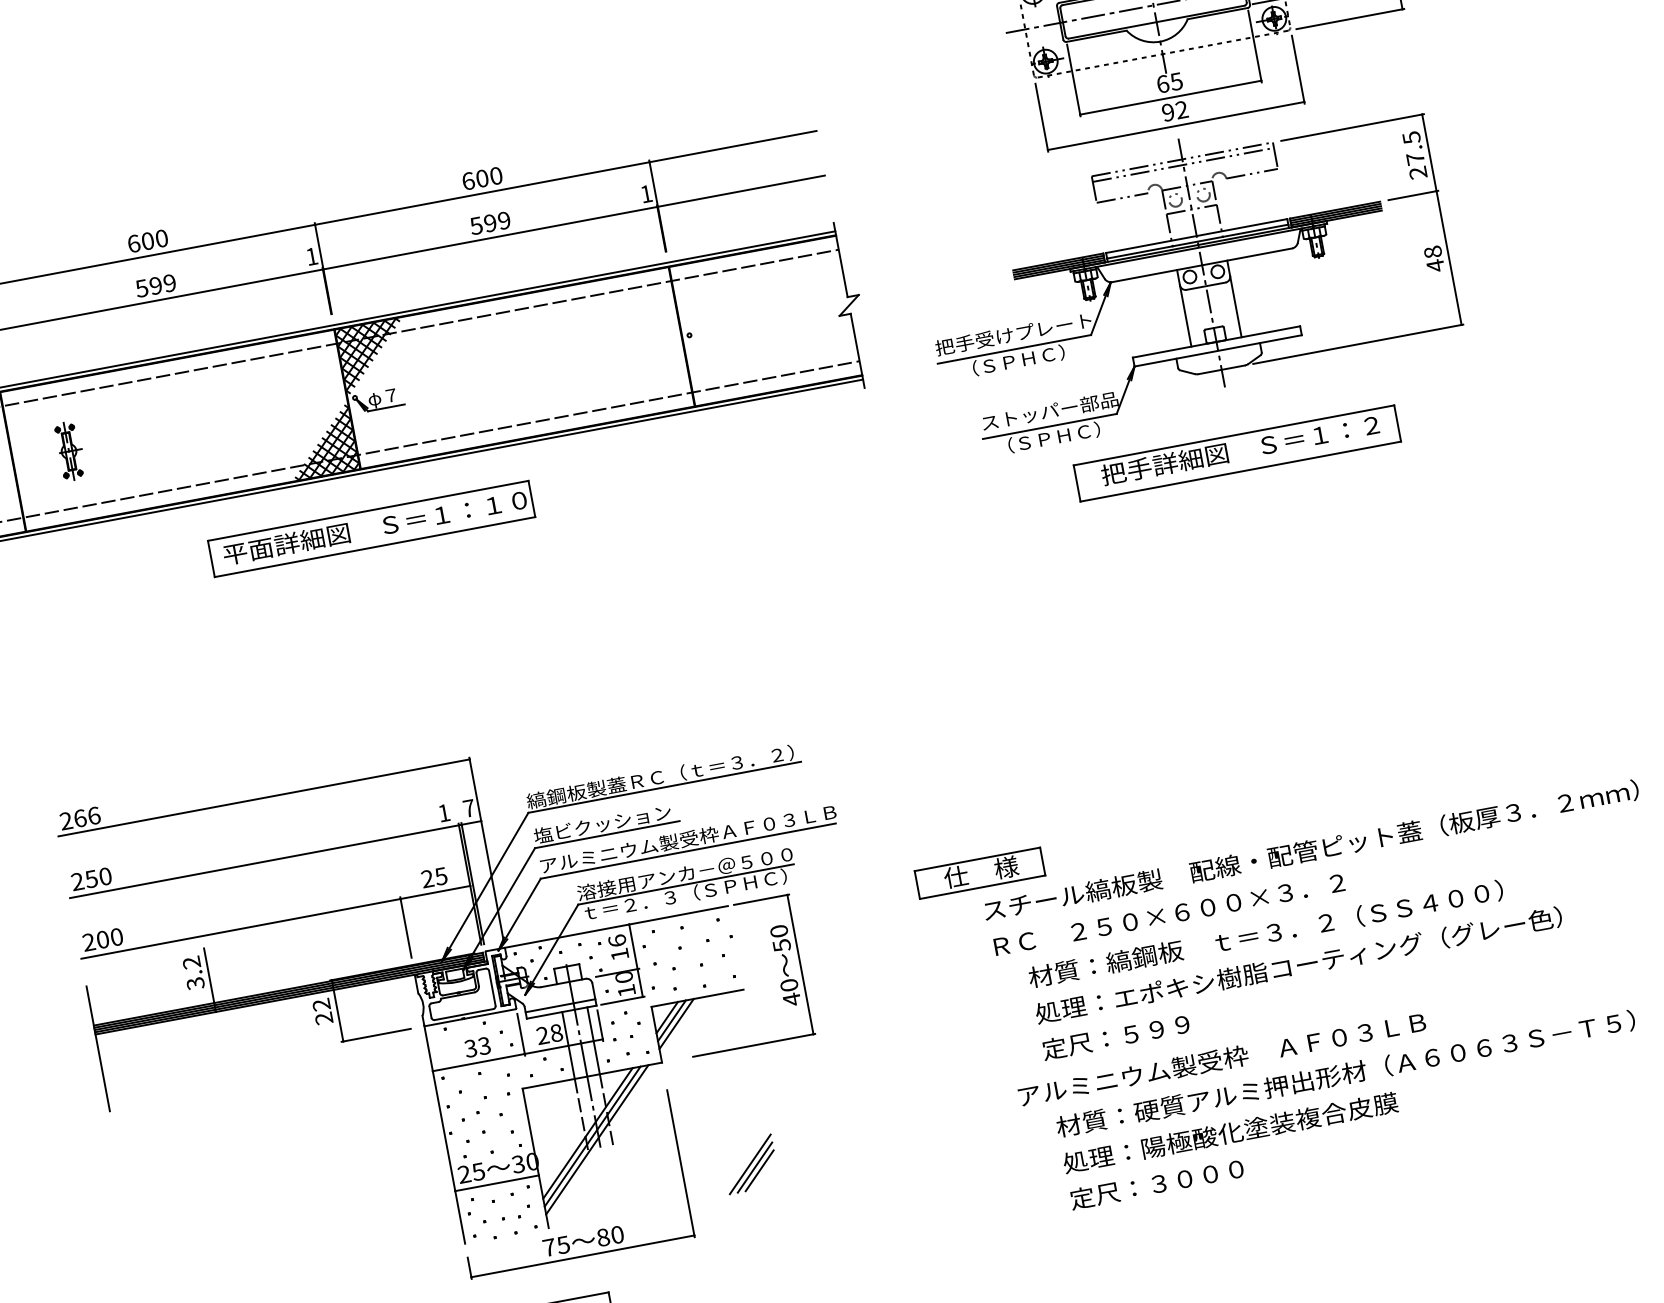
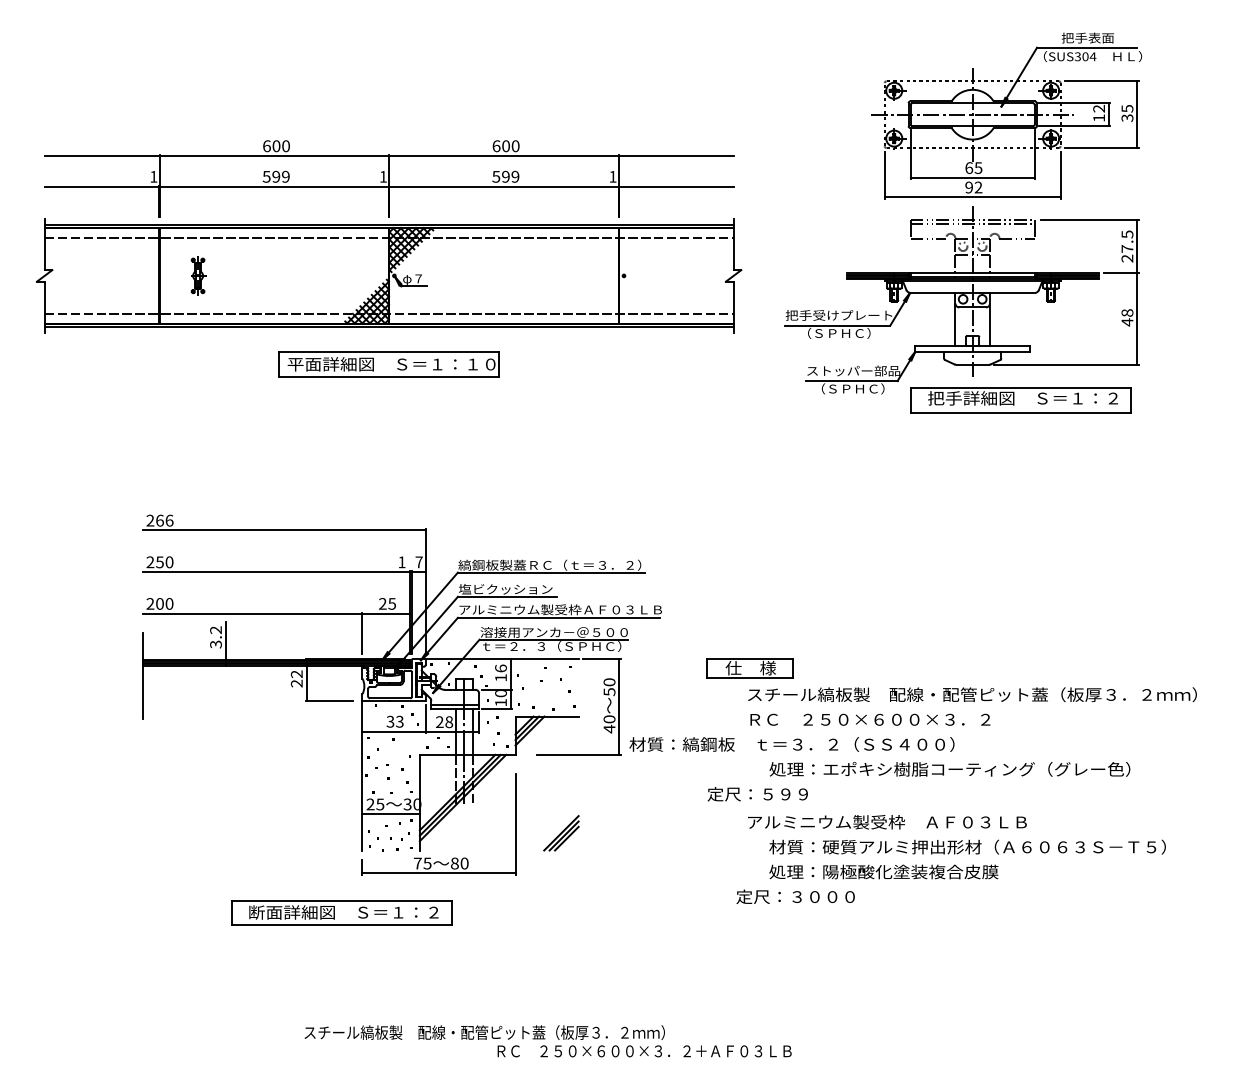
part: (1237, 453) -> (1020, 400), moved
text: (1265, 934) -> (791, 744), moved
text: (1115, 1037) -> (757, 794), moved
text: (1156, 1183) -> (795, 896), moved

